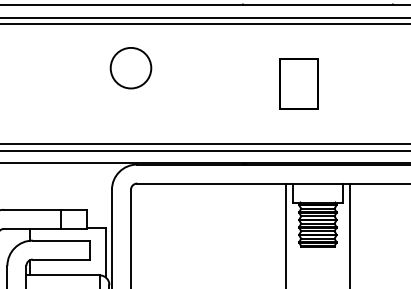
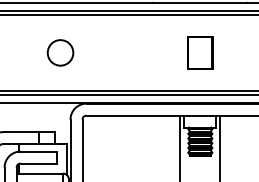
circle: (130, 67) -> (60, 52), moved
part: (299, 83) -> (200, 52), moved

